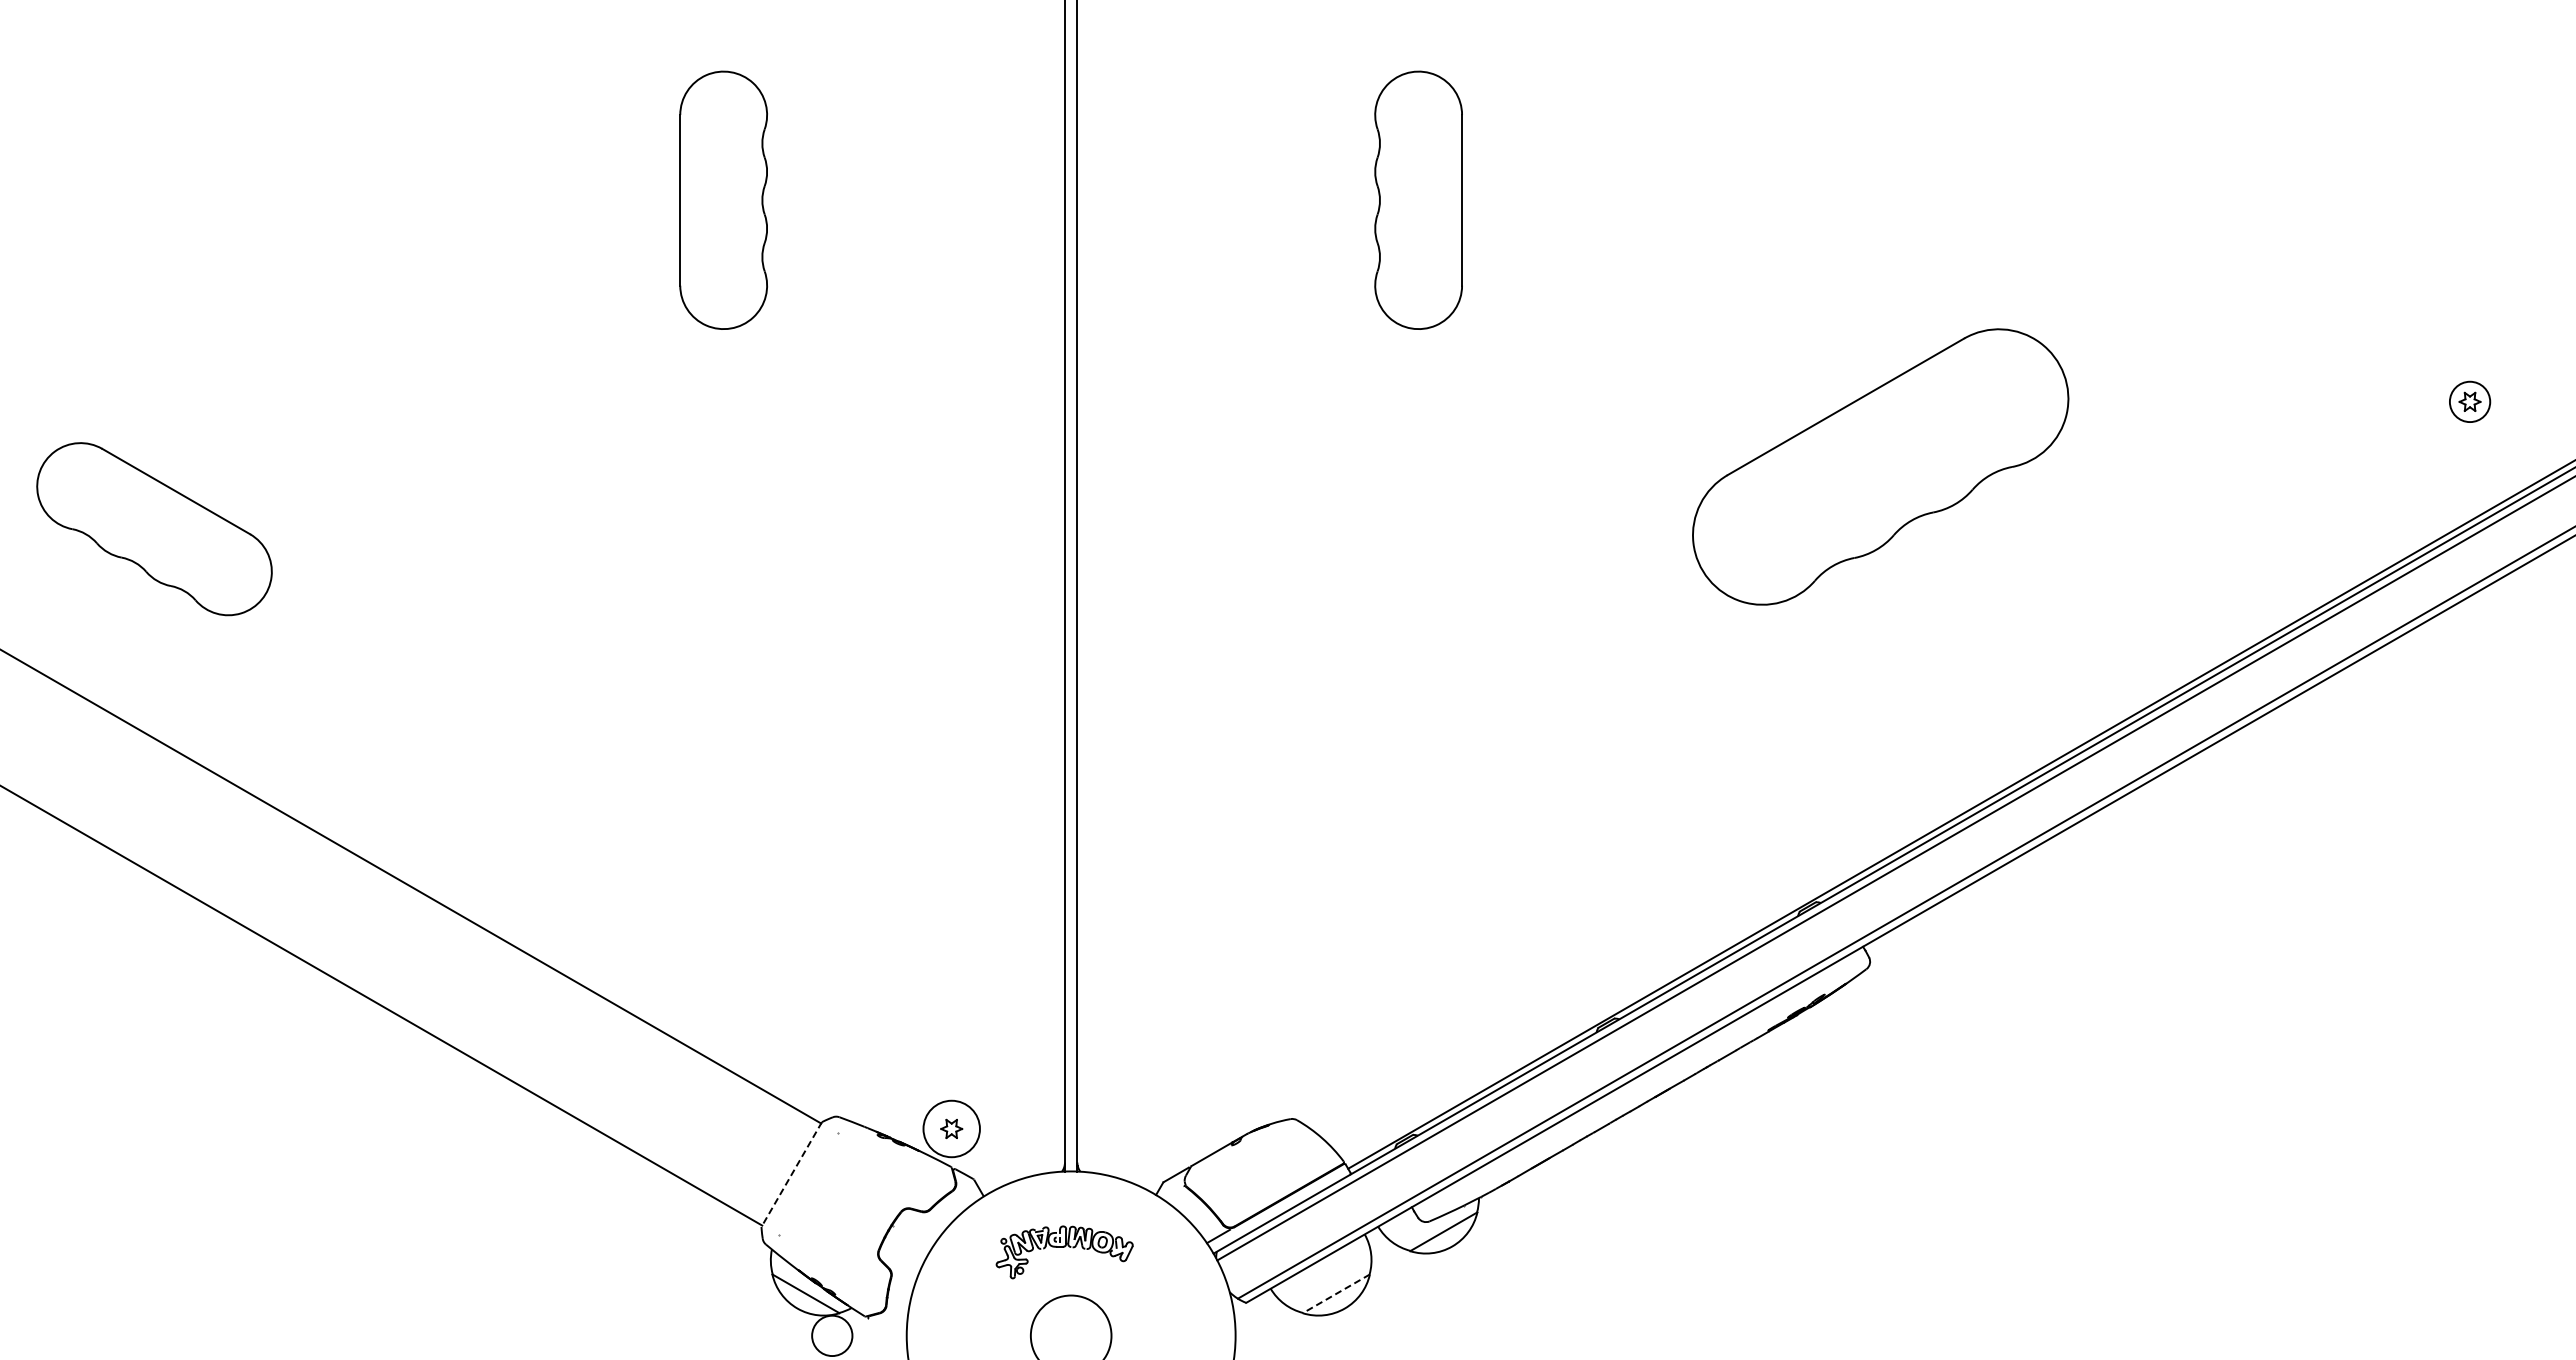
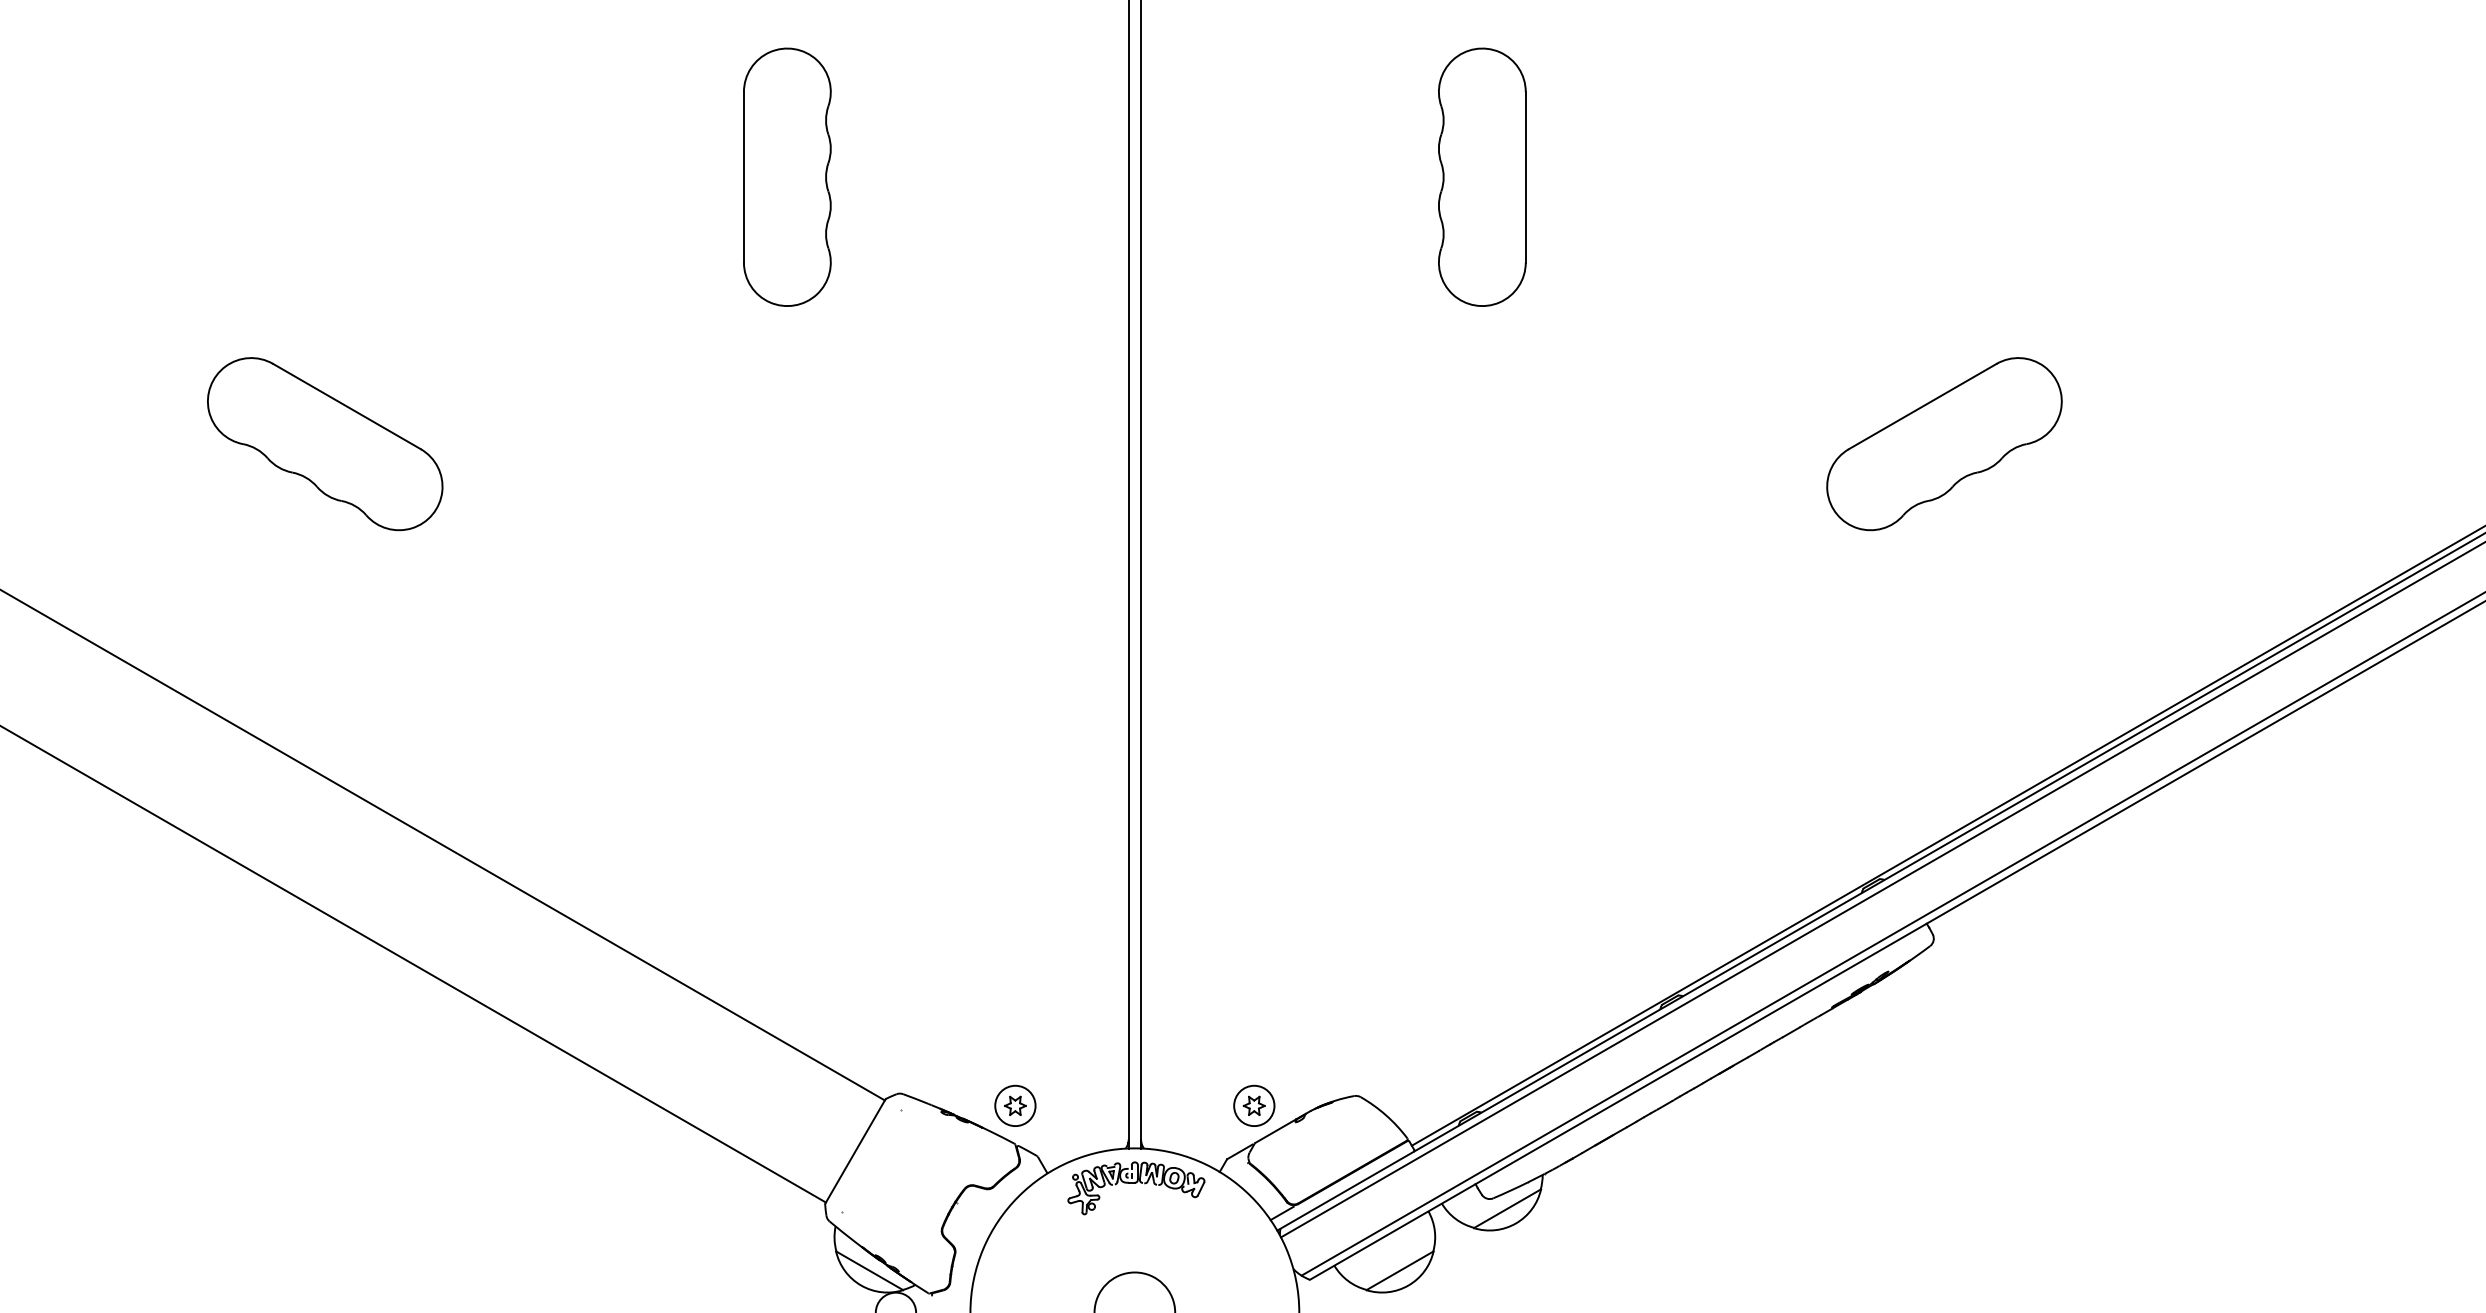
part: (1880, 467) -> (1944, 444), size x0.62
part: (154, 529) -> (325, 444), moved
circle: (951, 1128) -> (1015, 1105), size x0.71
part: (1190, 1128) -> (1254, 1105), added
line: (791, 1174) -> (855, 1151), dashed -> solid
part: (1064, 1252) -> (1136, 1188), moved
line: (1336, 1293) -> (1400, 1270), dashed -> solid

